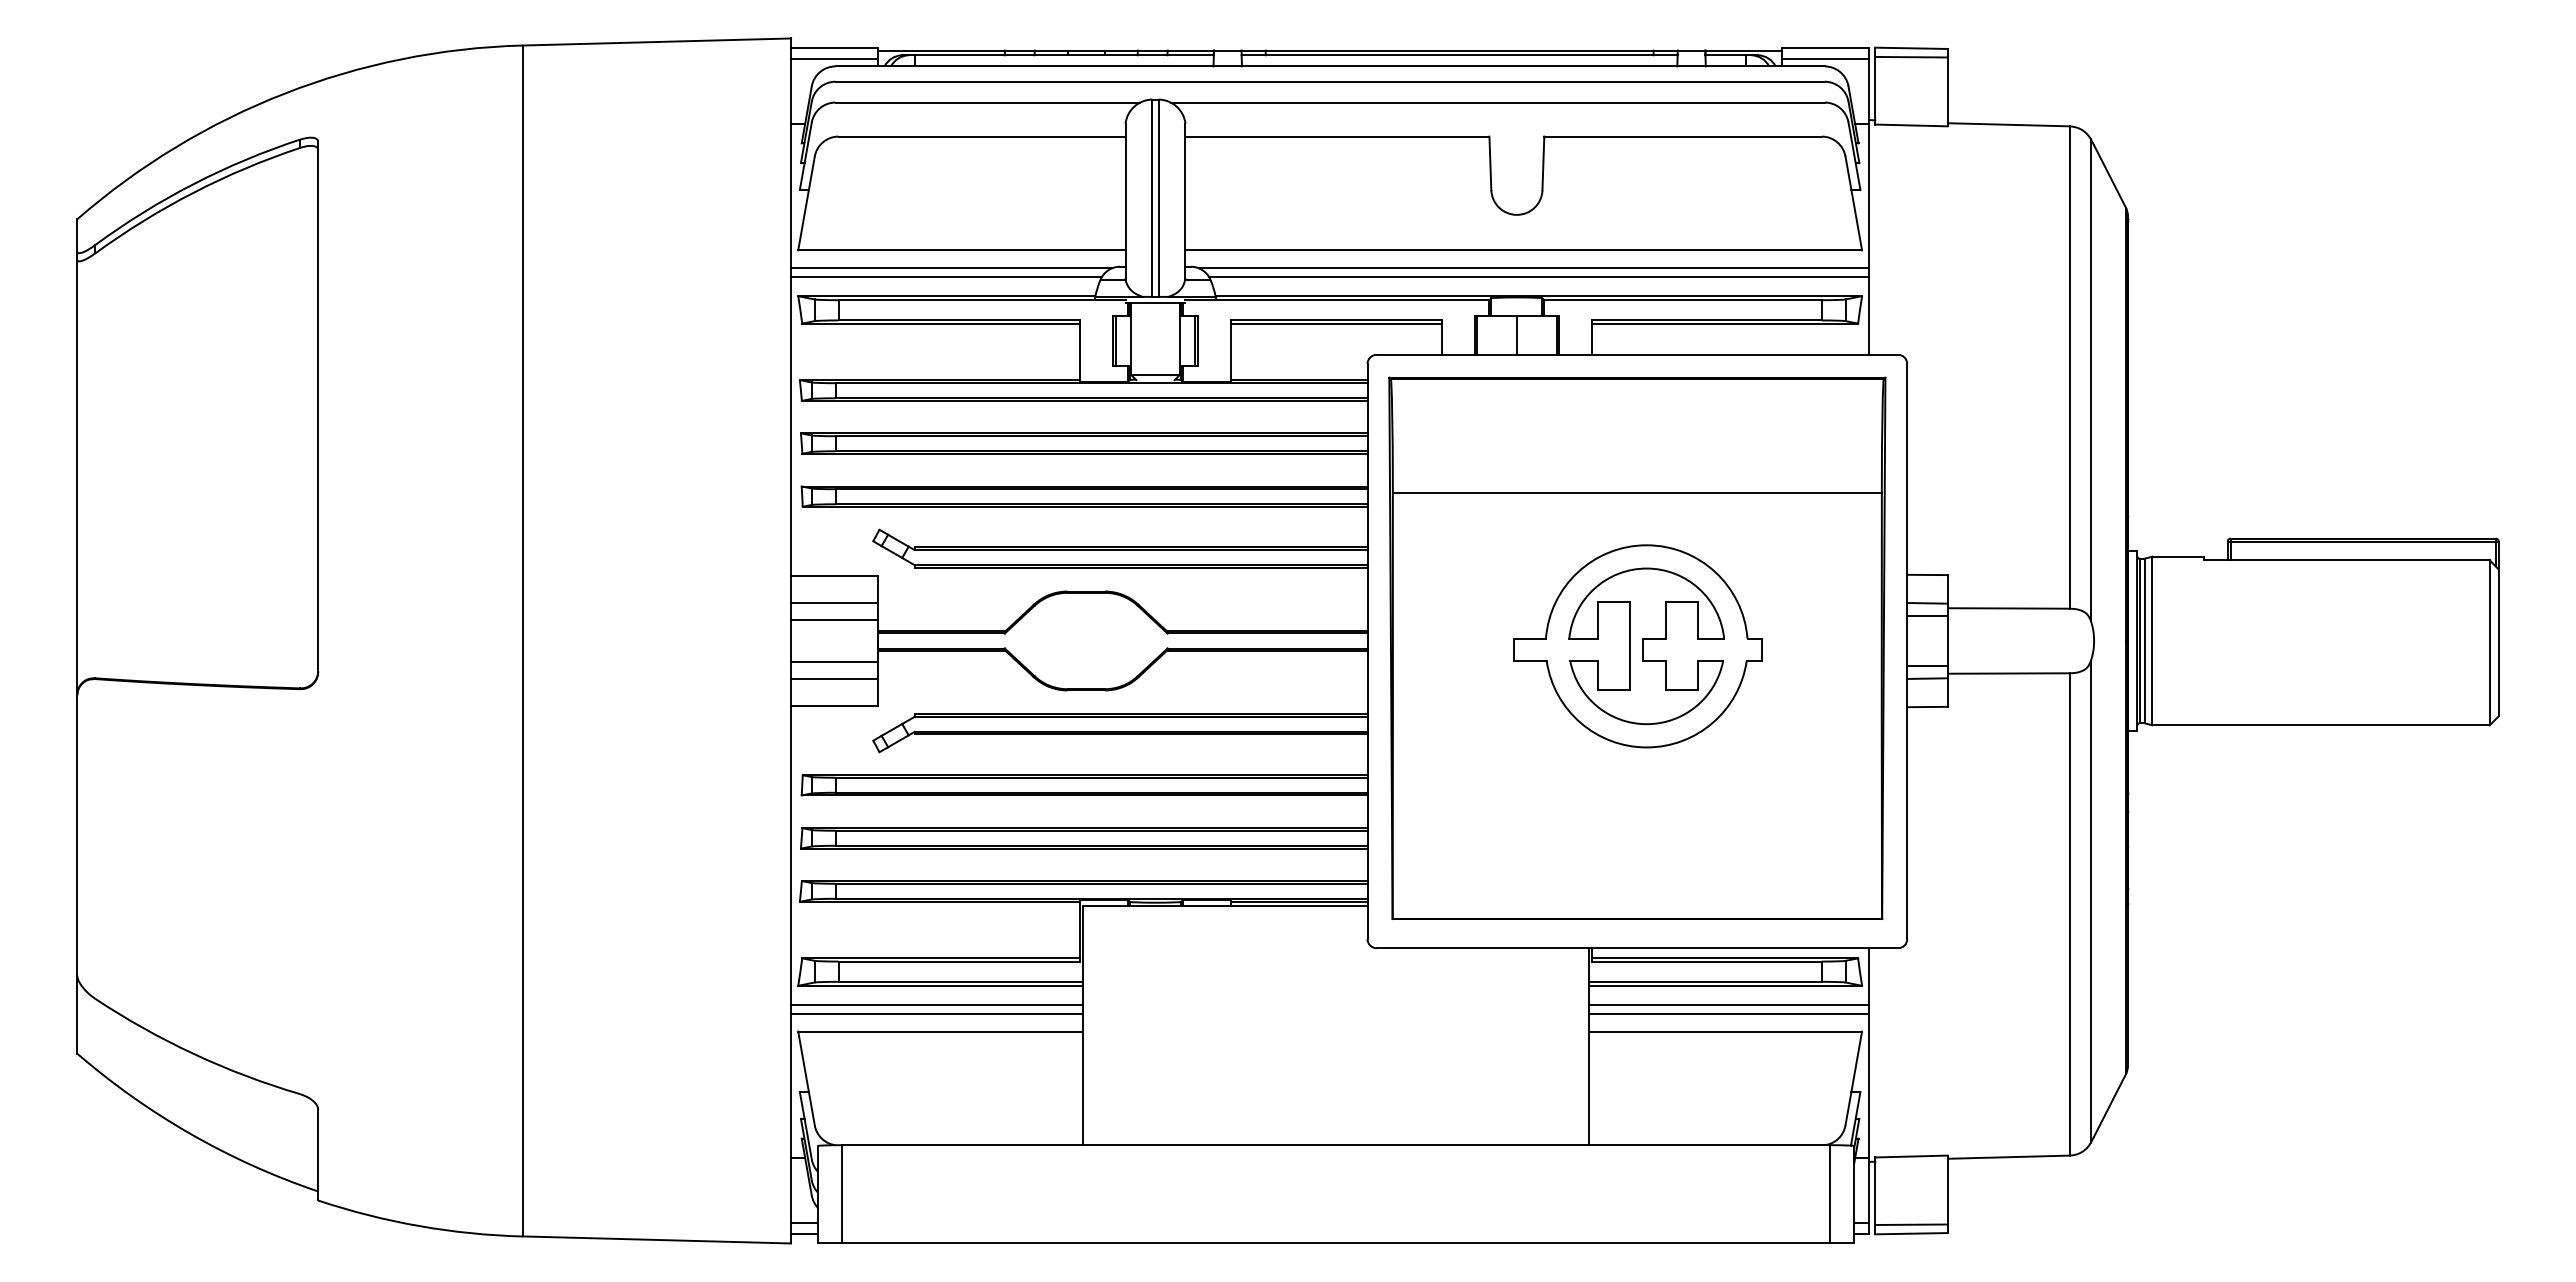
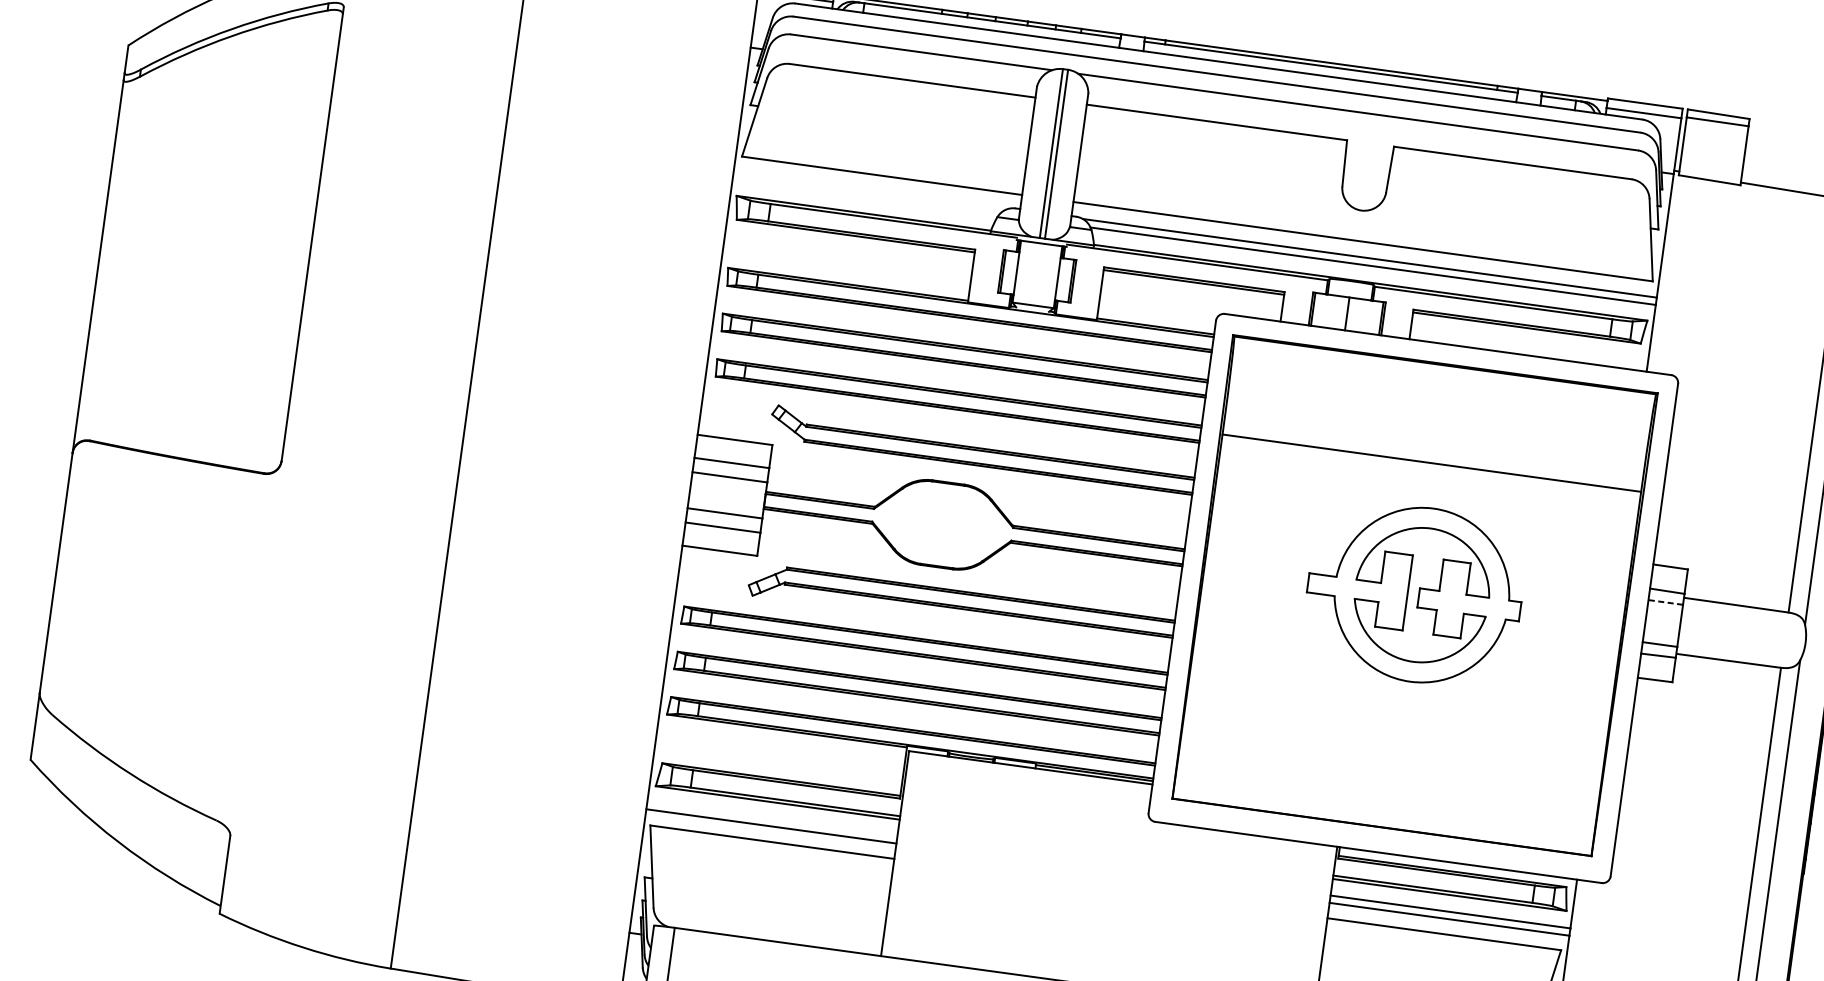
line: (951, 268) -> (871, 190), removed
line: (946, 276) -> (865, 196), removed
line: (1926, 616) -> (1664, 602), solid -> dashed
line: (937, 1005) -> (772, 819), removed

